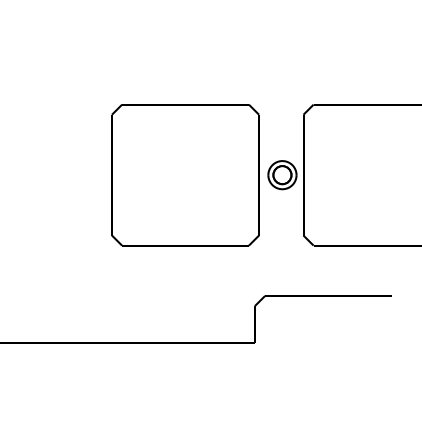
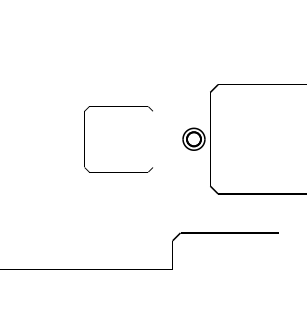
part: (185, 175) -> (118, 139), size x0.6

